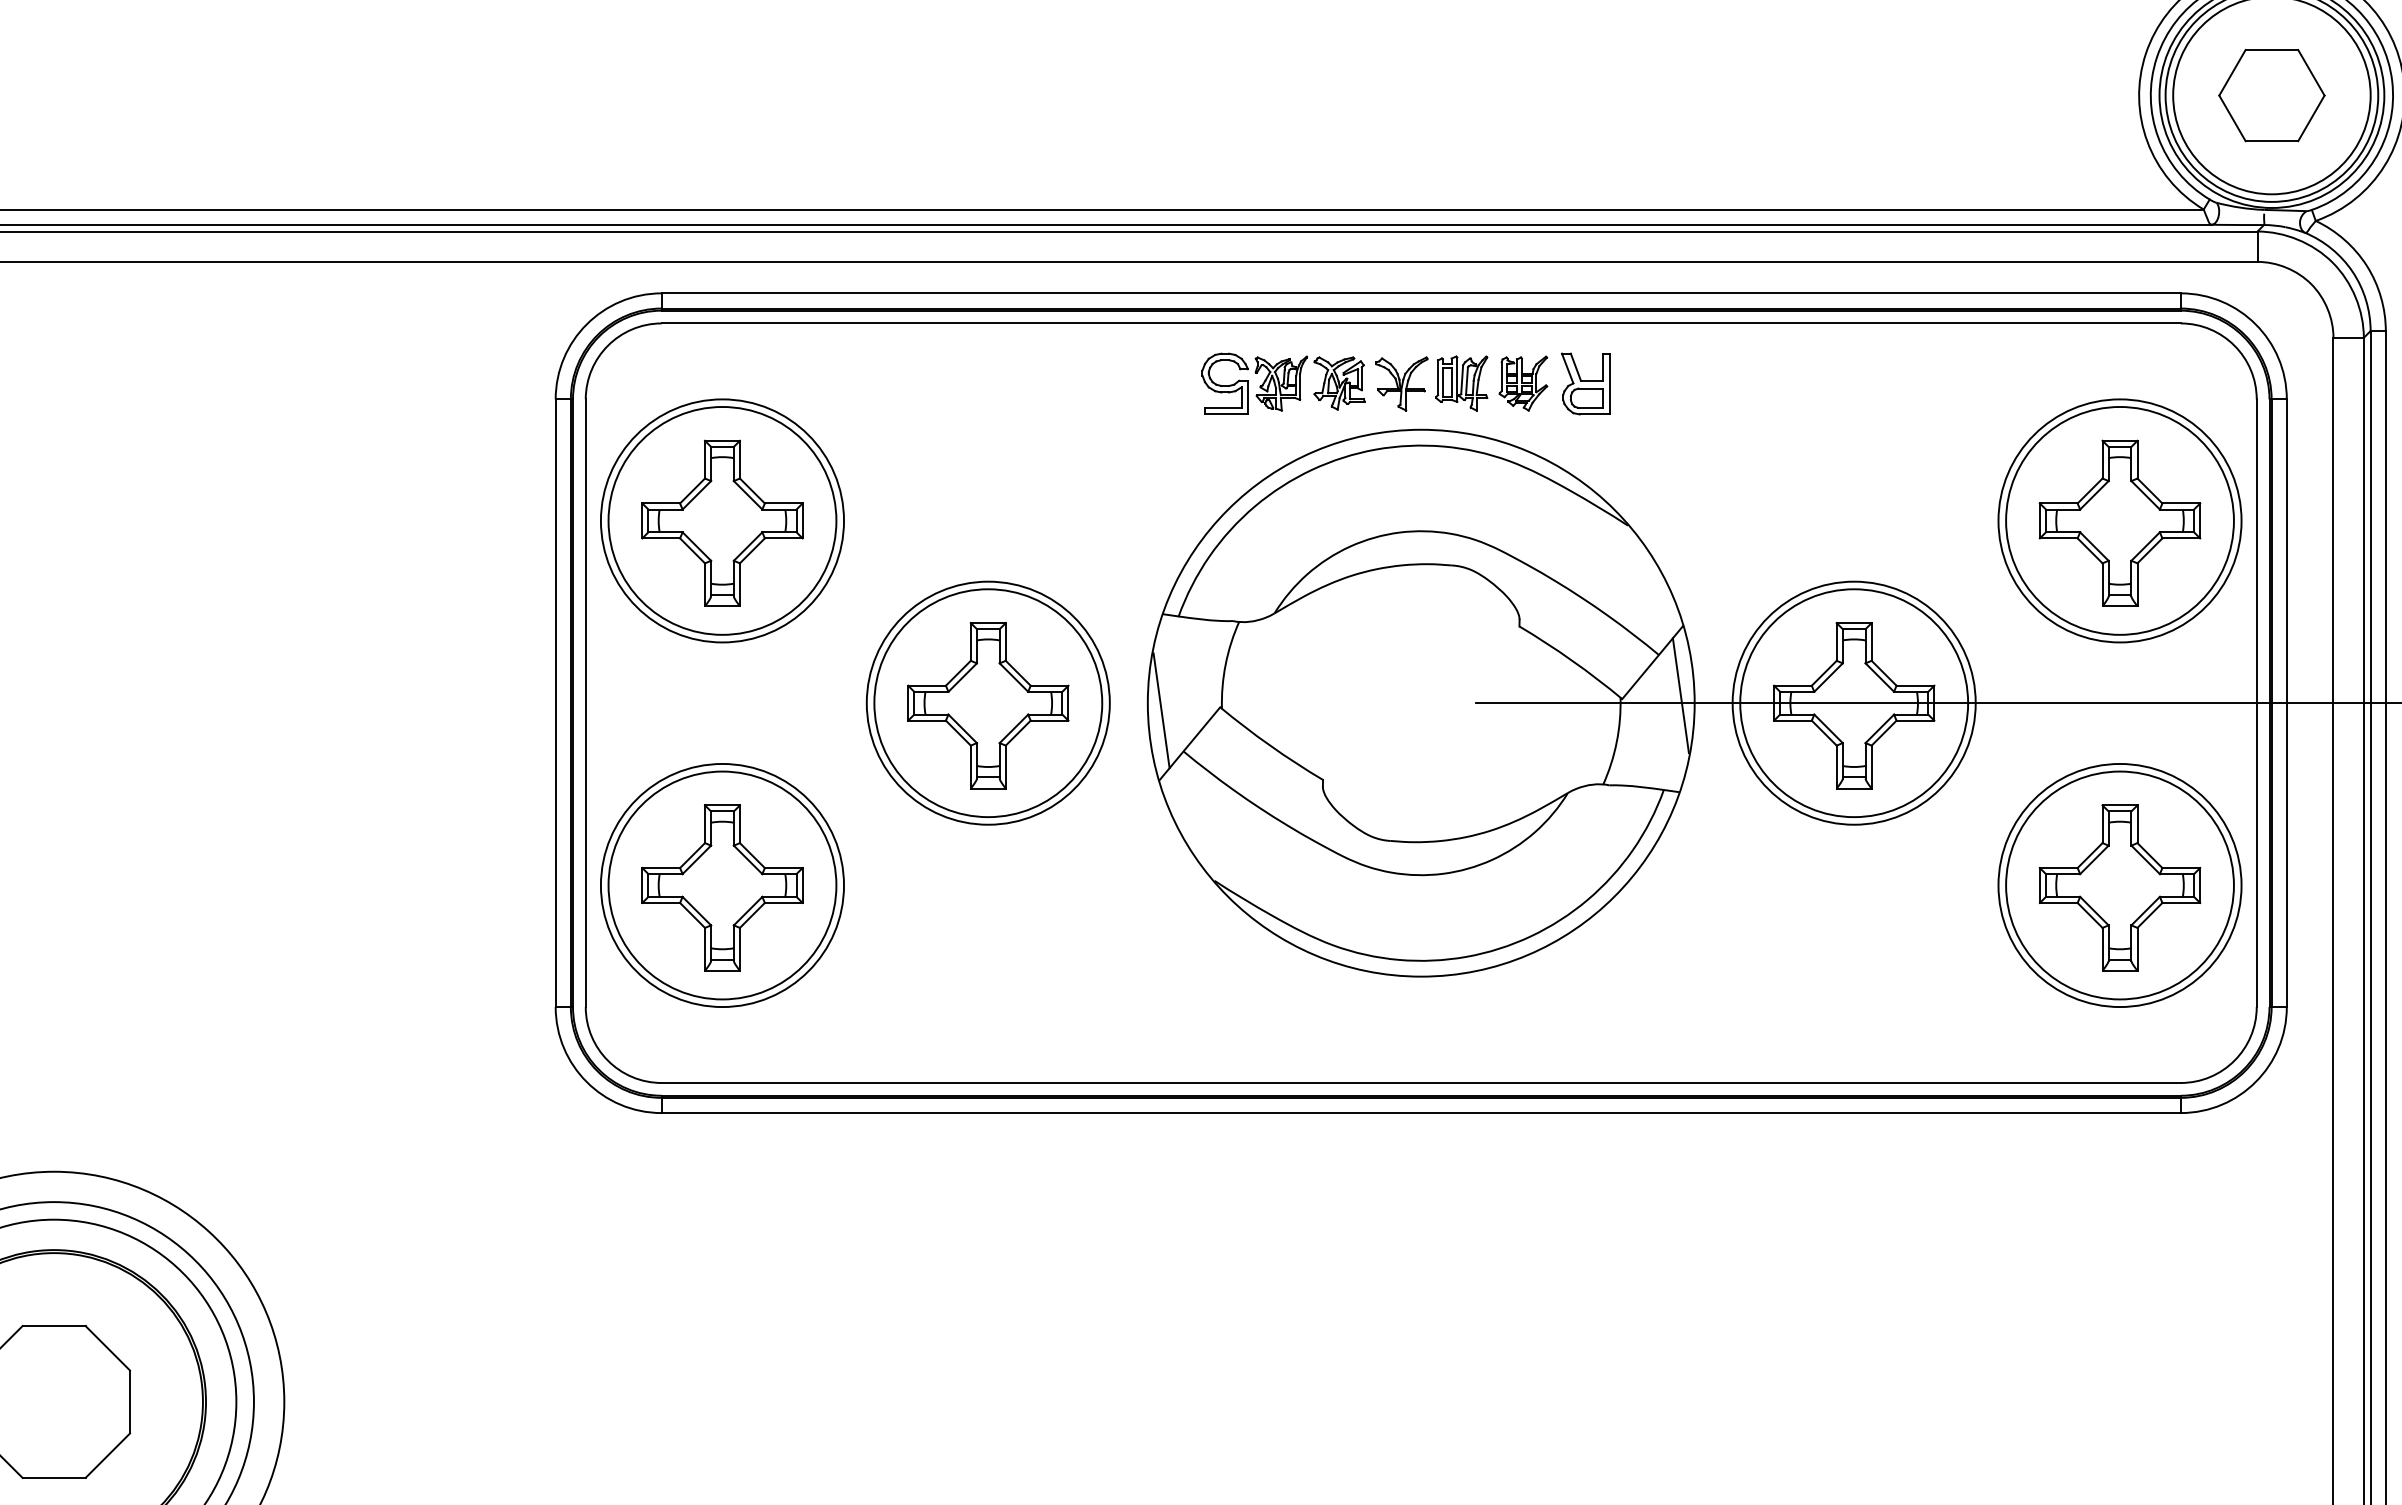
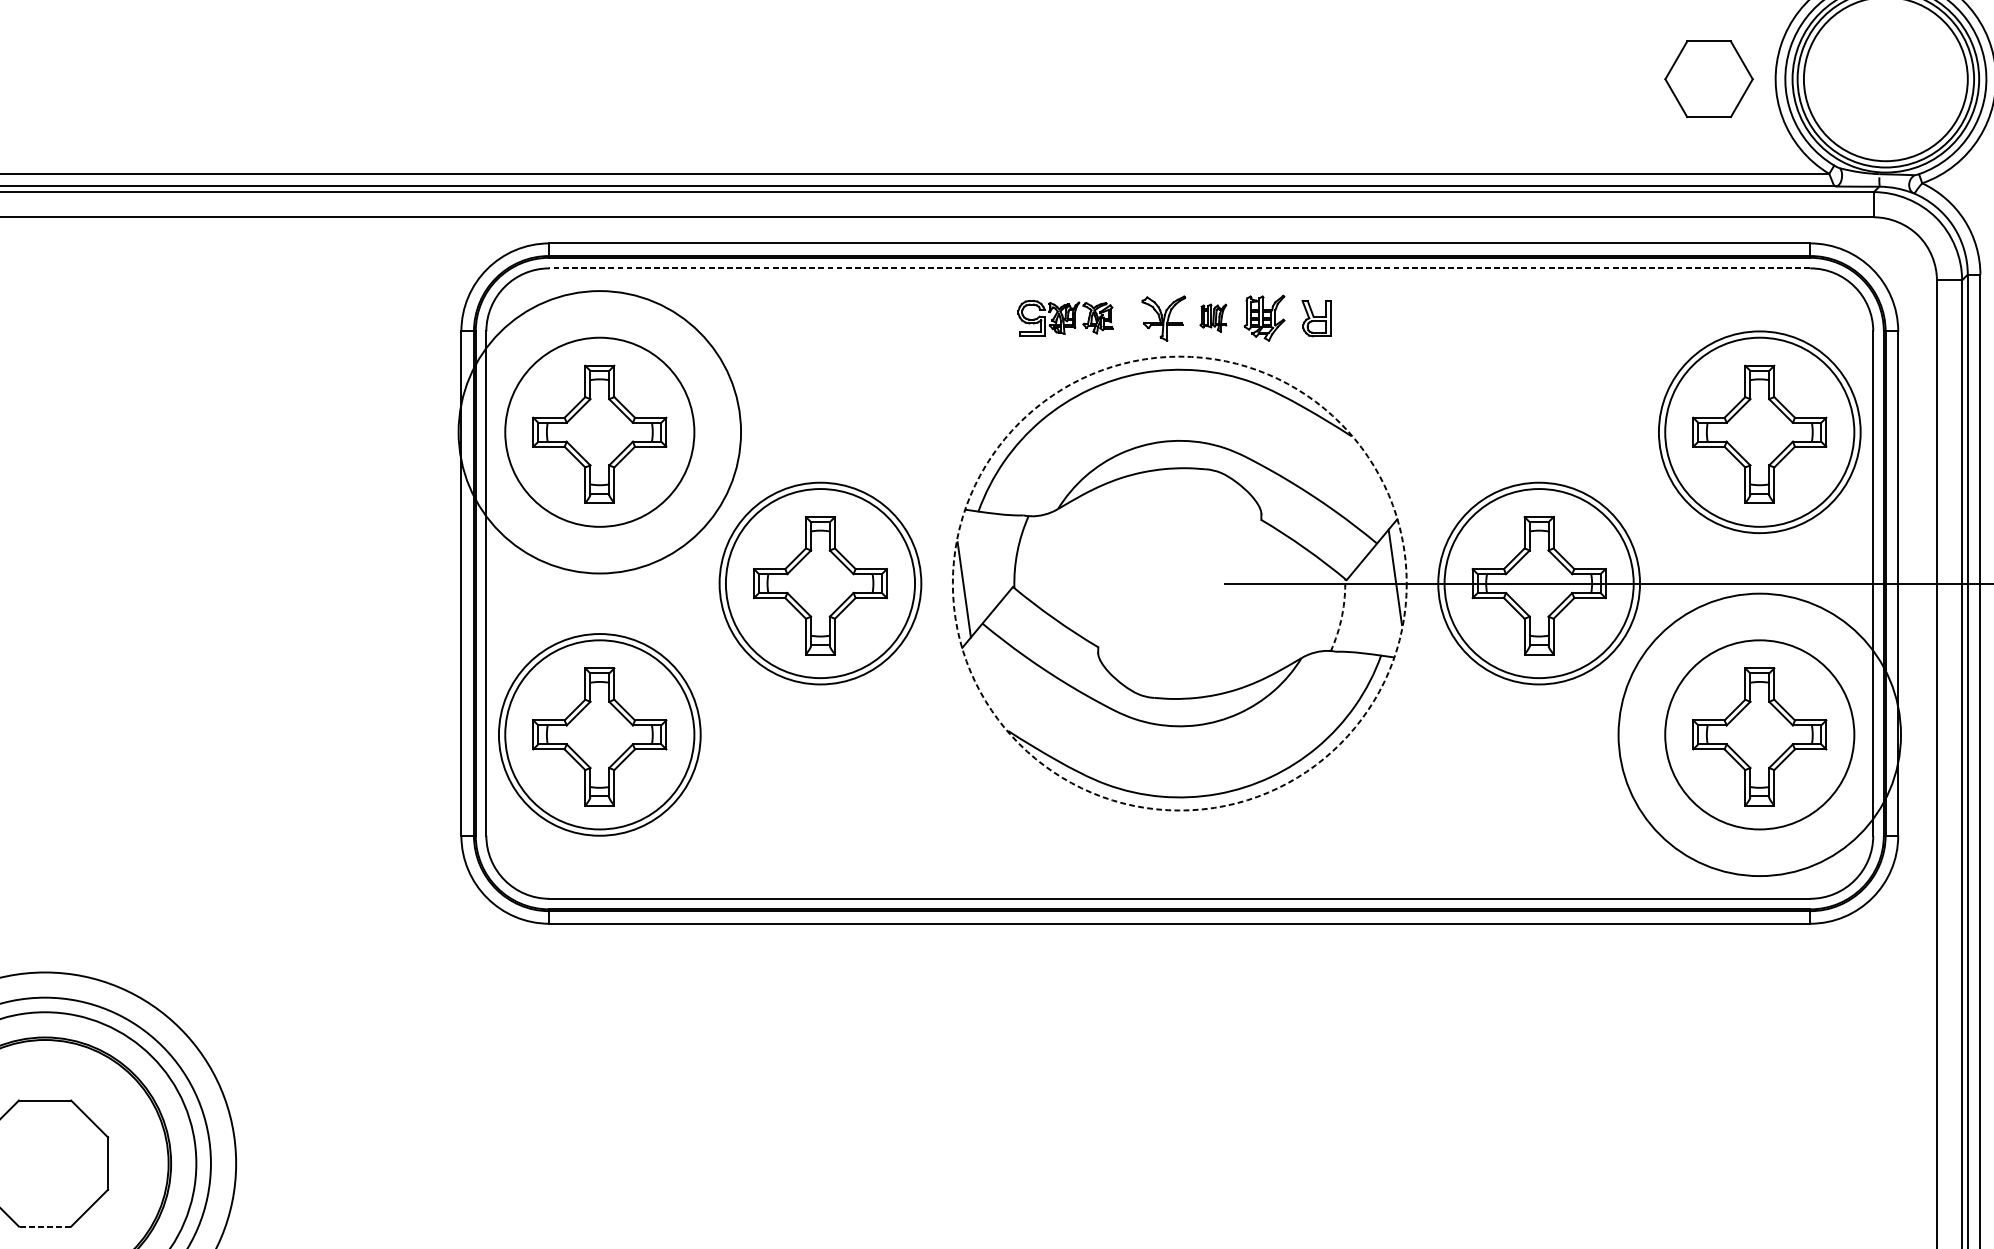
part: (2271, 95) -> (1708, 79), moved
line: (1421, 323) -> (1180, 268), solid -> dashed
part: (1283, 383) -> (1065, 318), size x0.7
part: (1461, 383) -> (1213, 318), size x0.6
part: (1585, 383) -> (1316, 318), size x0.7
circle: (722, 520) -> (599, 431), size x1.4
circle: (1420, 702) -> (1179, 583), solid -> dashed
arc: (1616, 742) -> (1341, 616), solid -> dashed
circle: (2119, 885) -> (1759, 734), size x1.4
line: (53, 1477) -> (44, 1226), solid -> dashed

